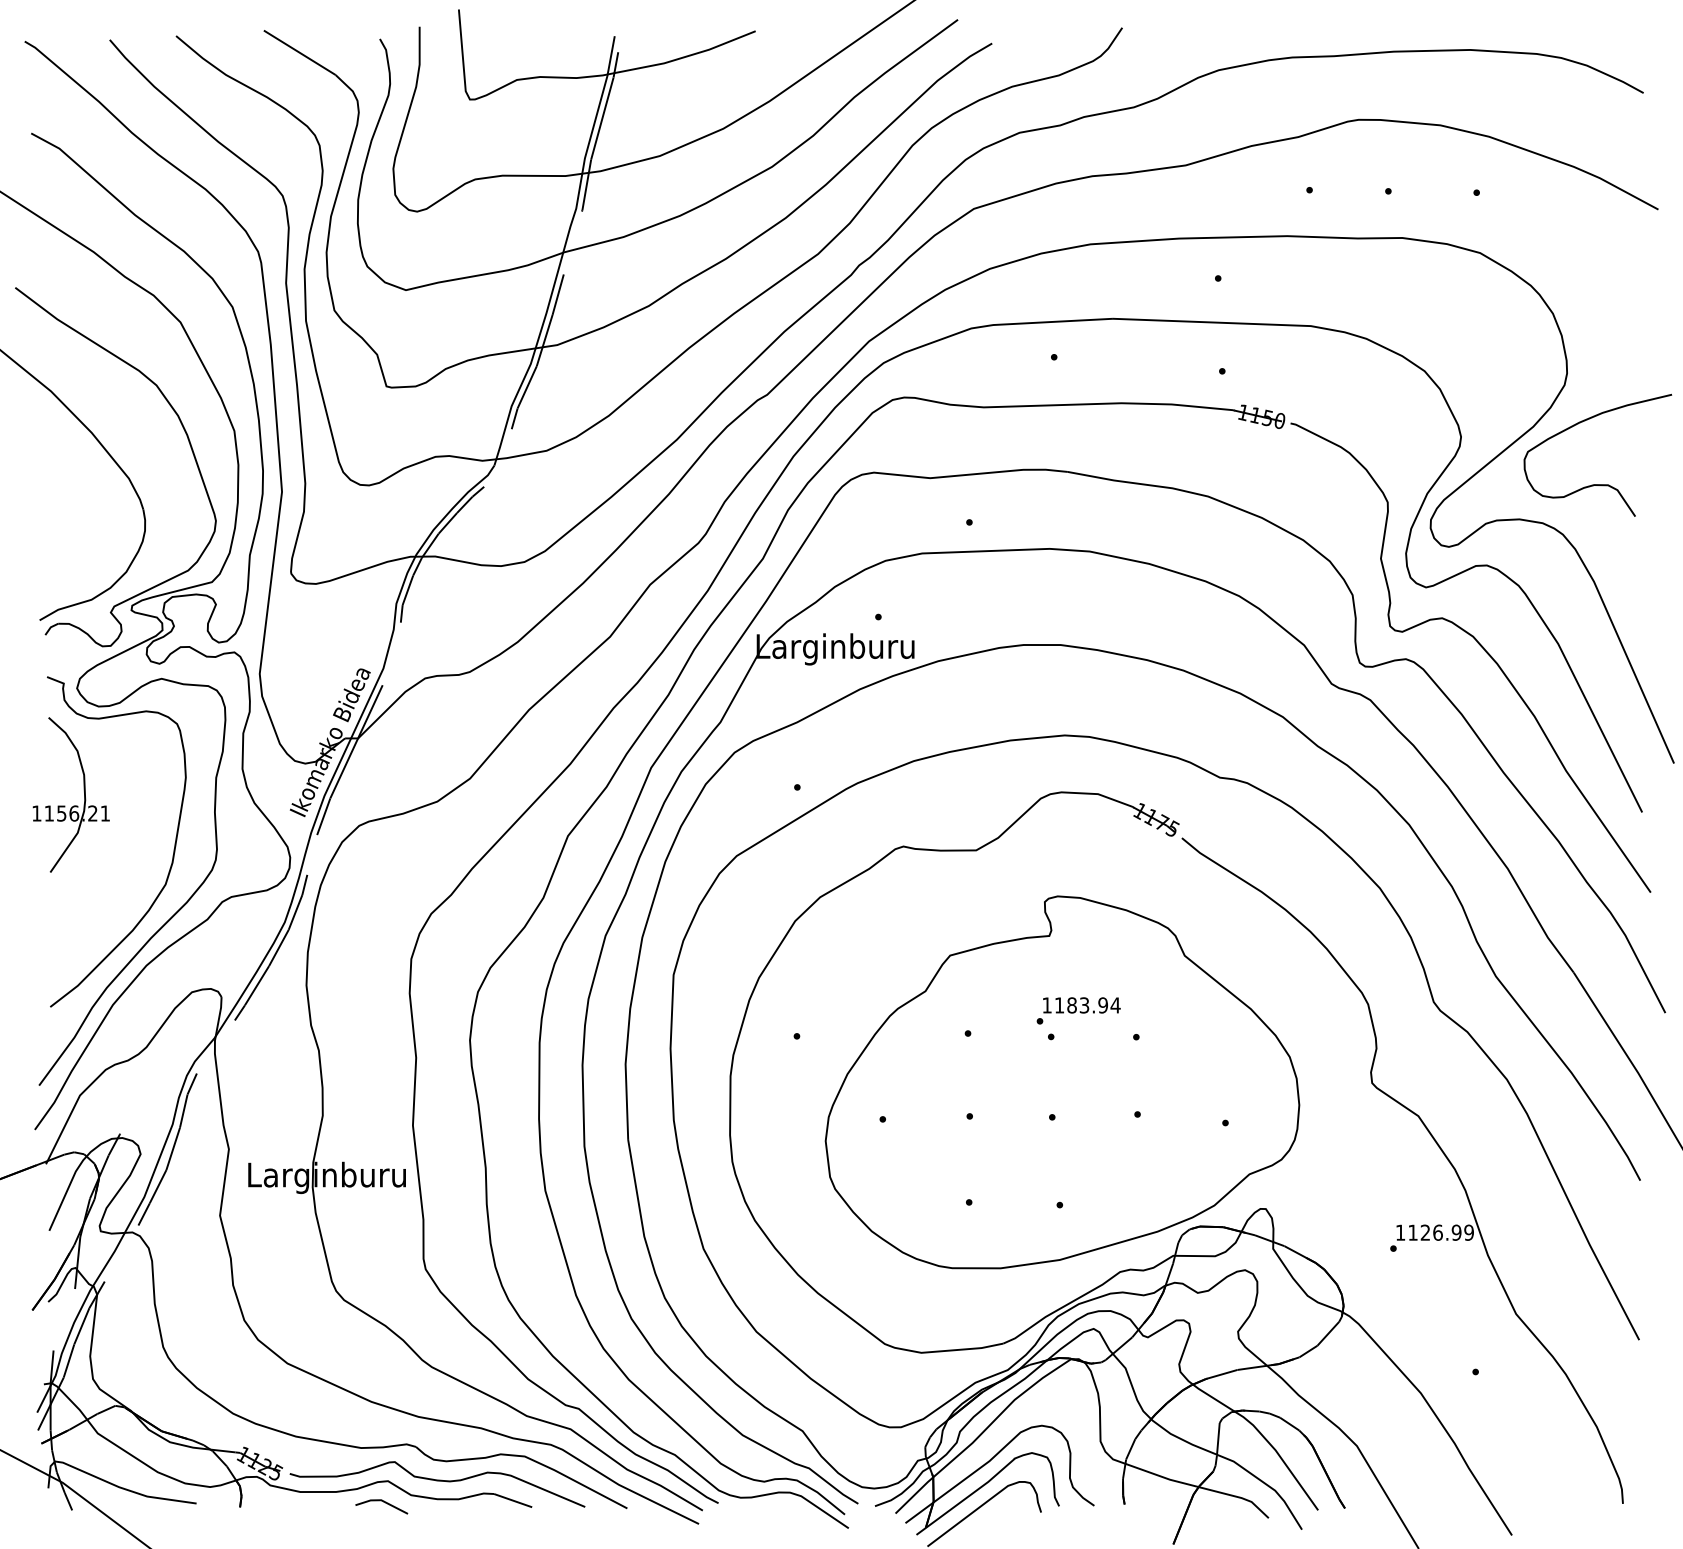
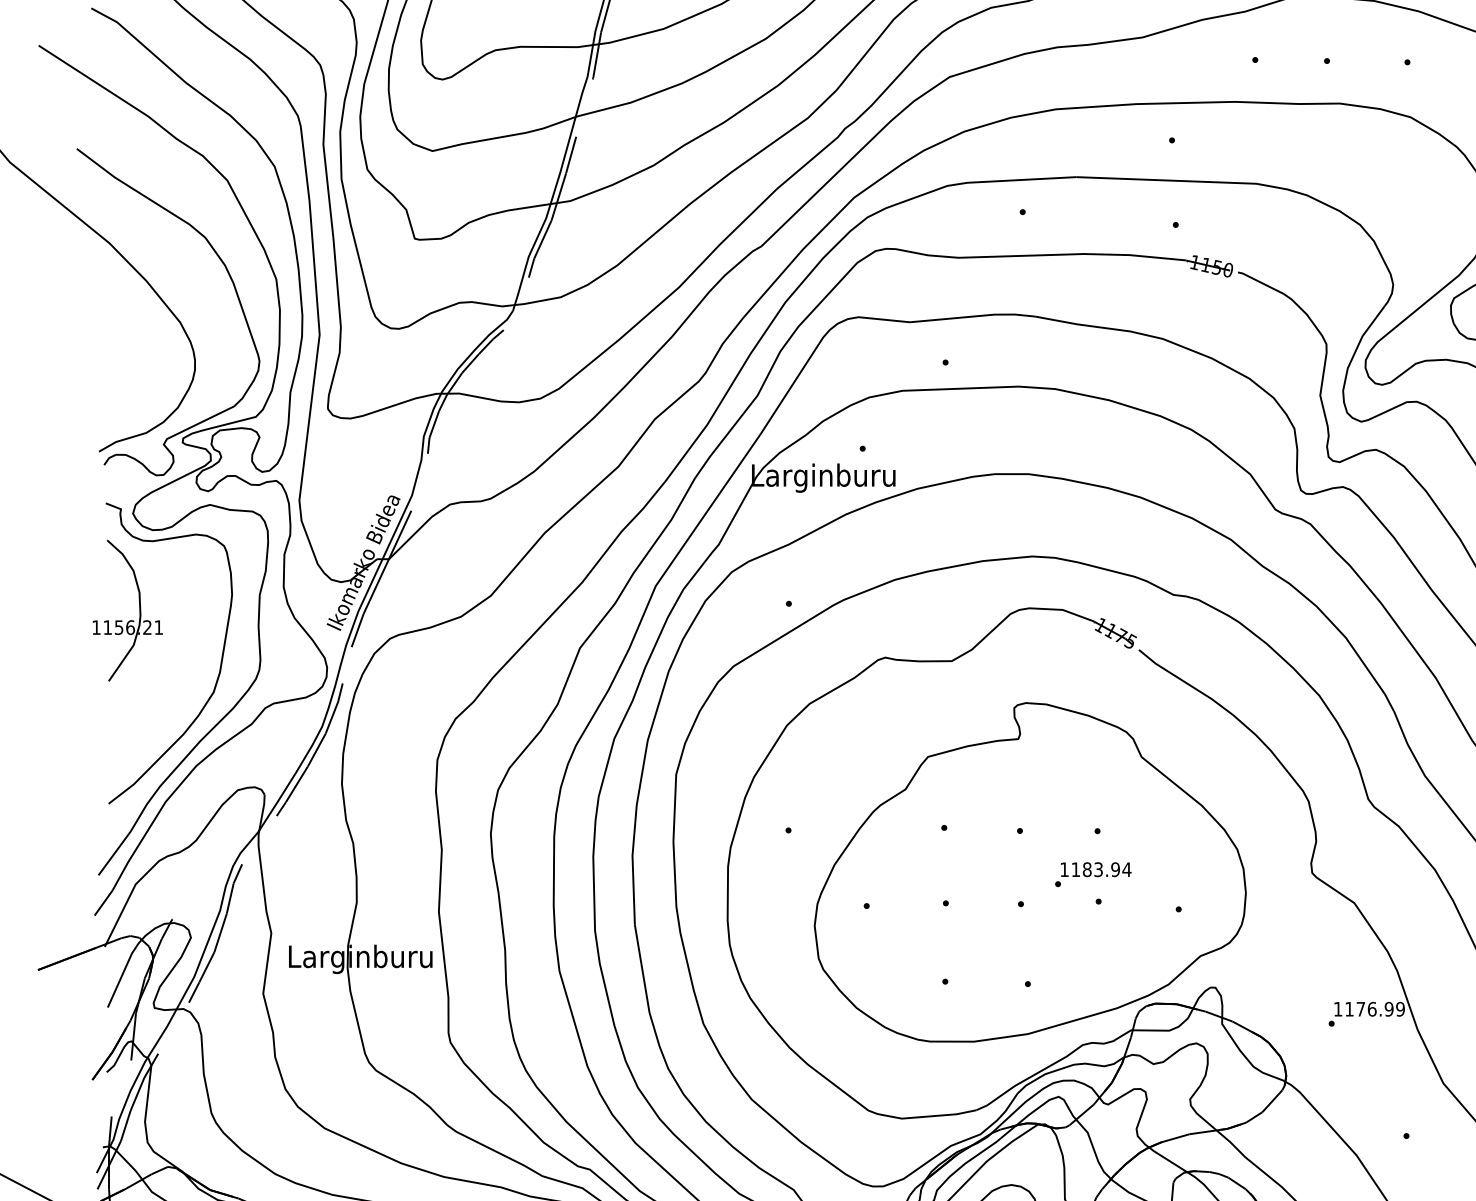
text: (1078, 1010) -> (1093, 874), moved
text: (1425, 1232) -> (1360, 1009), 1126.99 -> 1176.99

